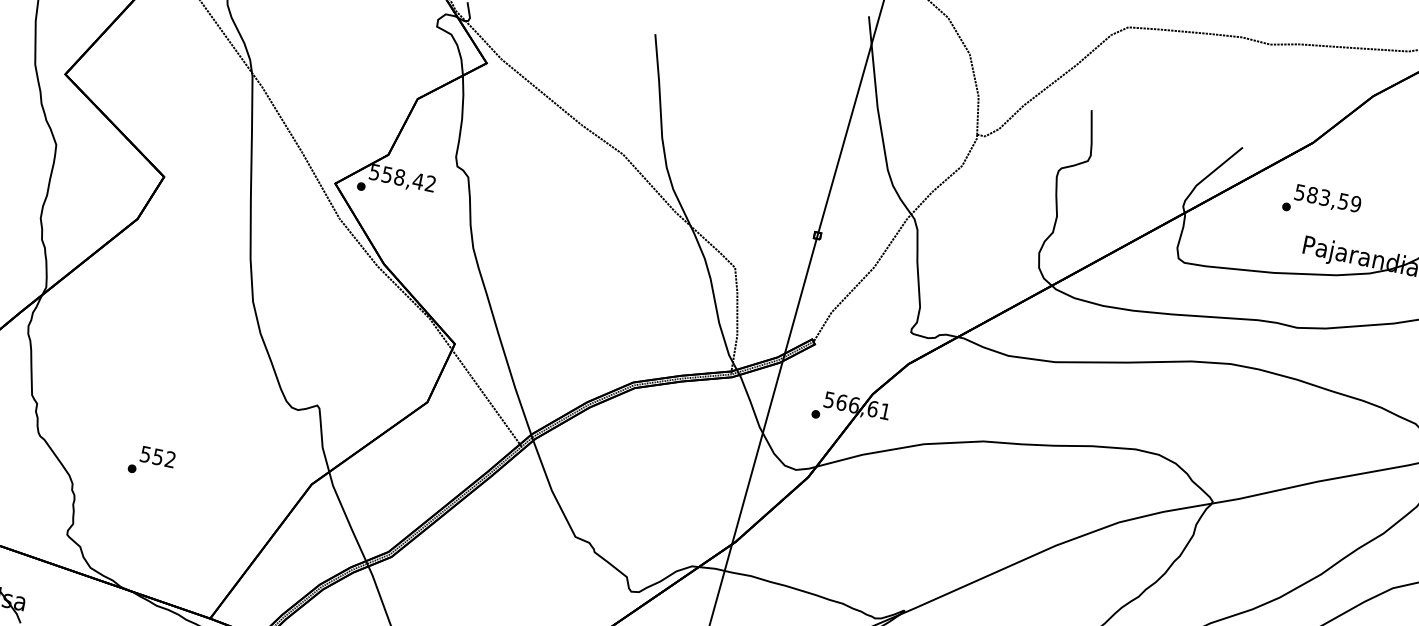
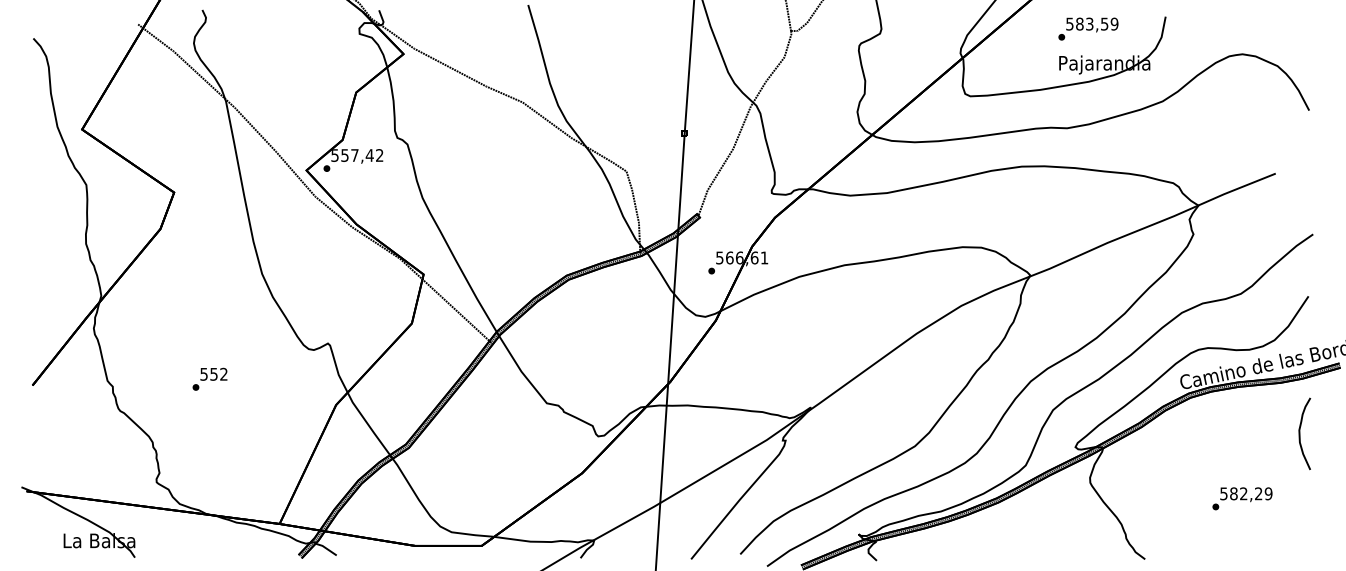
text: (399, 177) -> (354, 155), 558,42 -> 557,42
text: (1322, 202) -> (1088, 28), moved
text: (151, 461) -> (209, 378), moved

